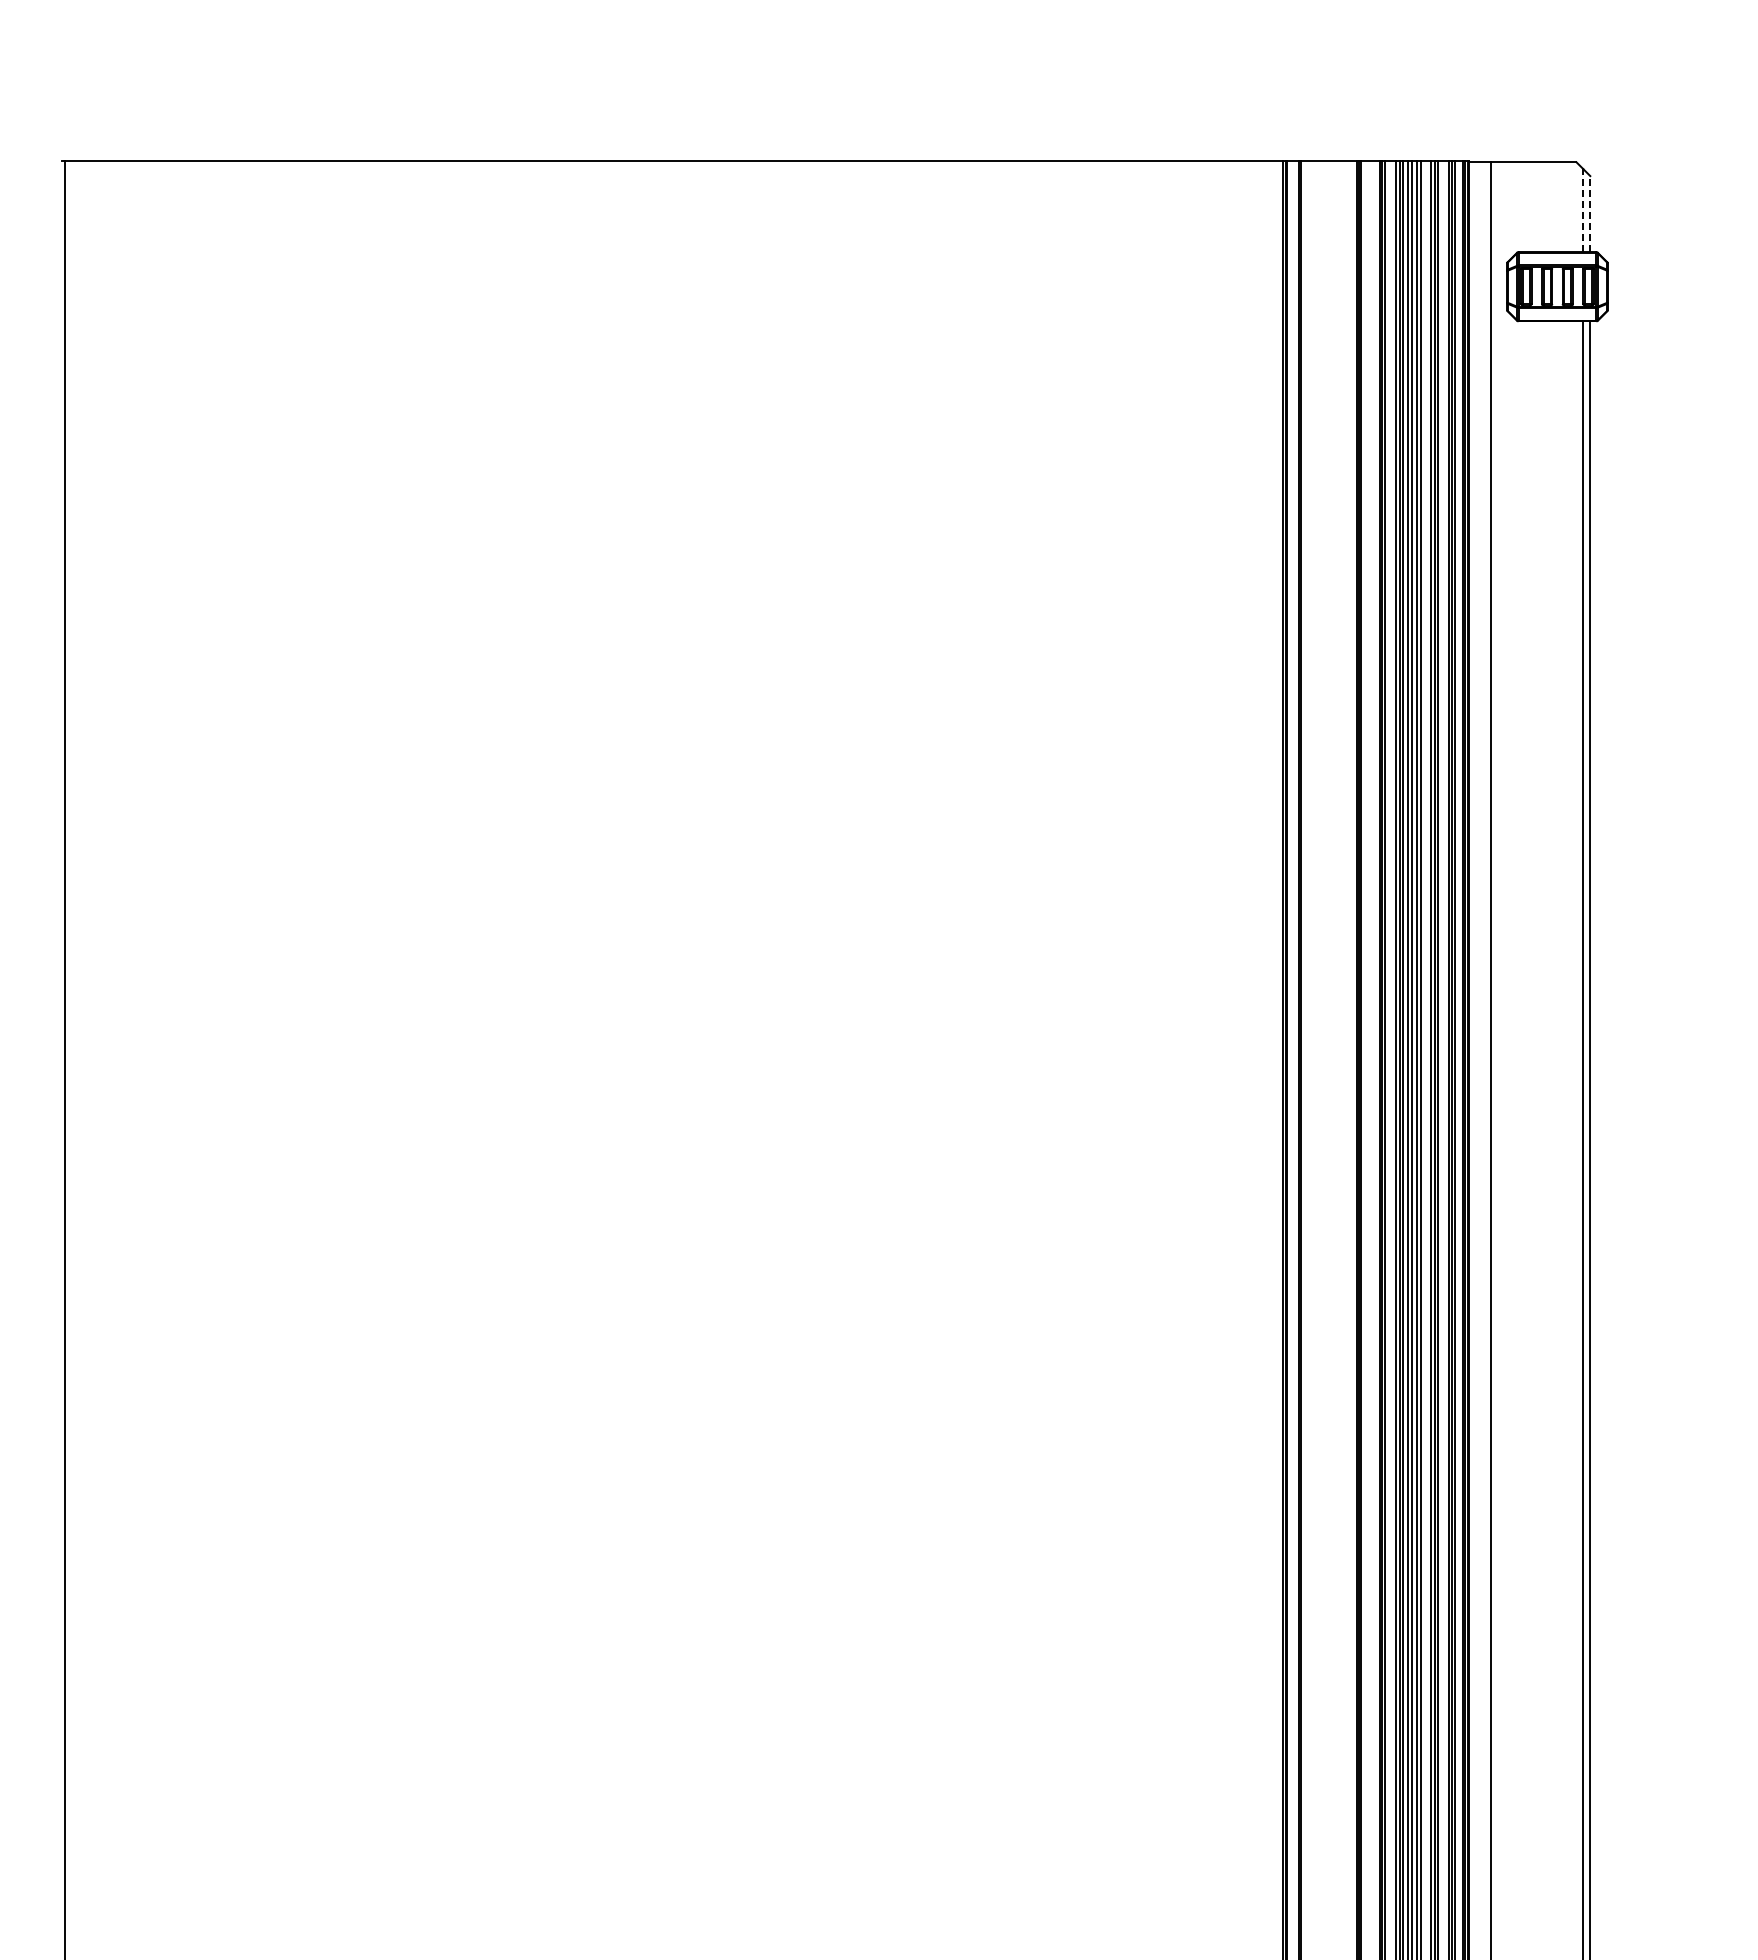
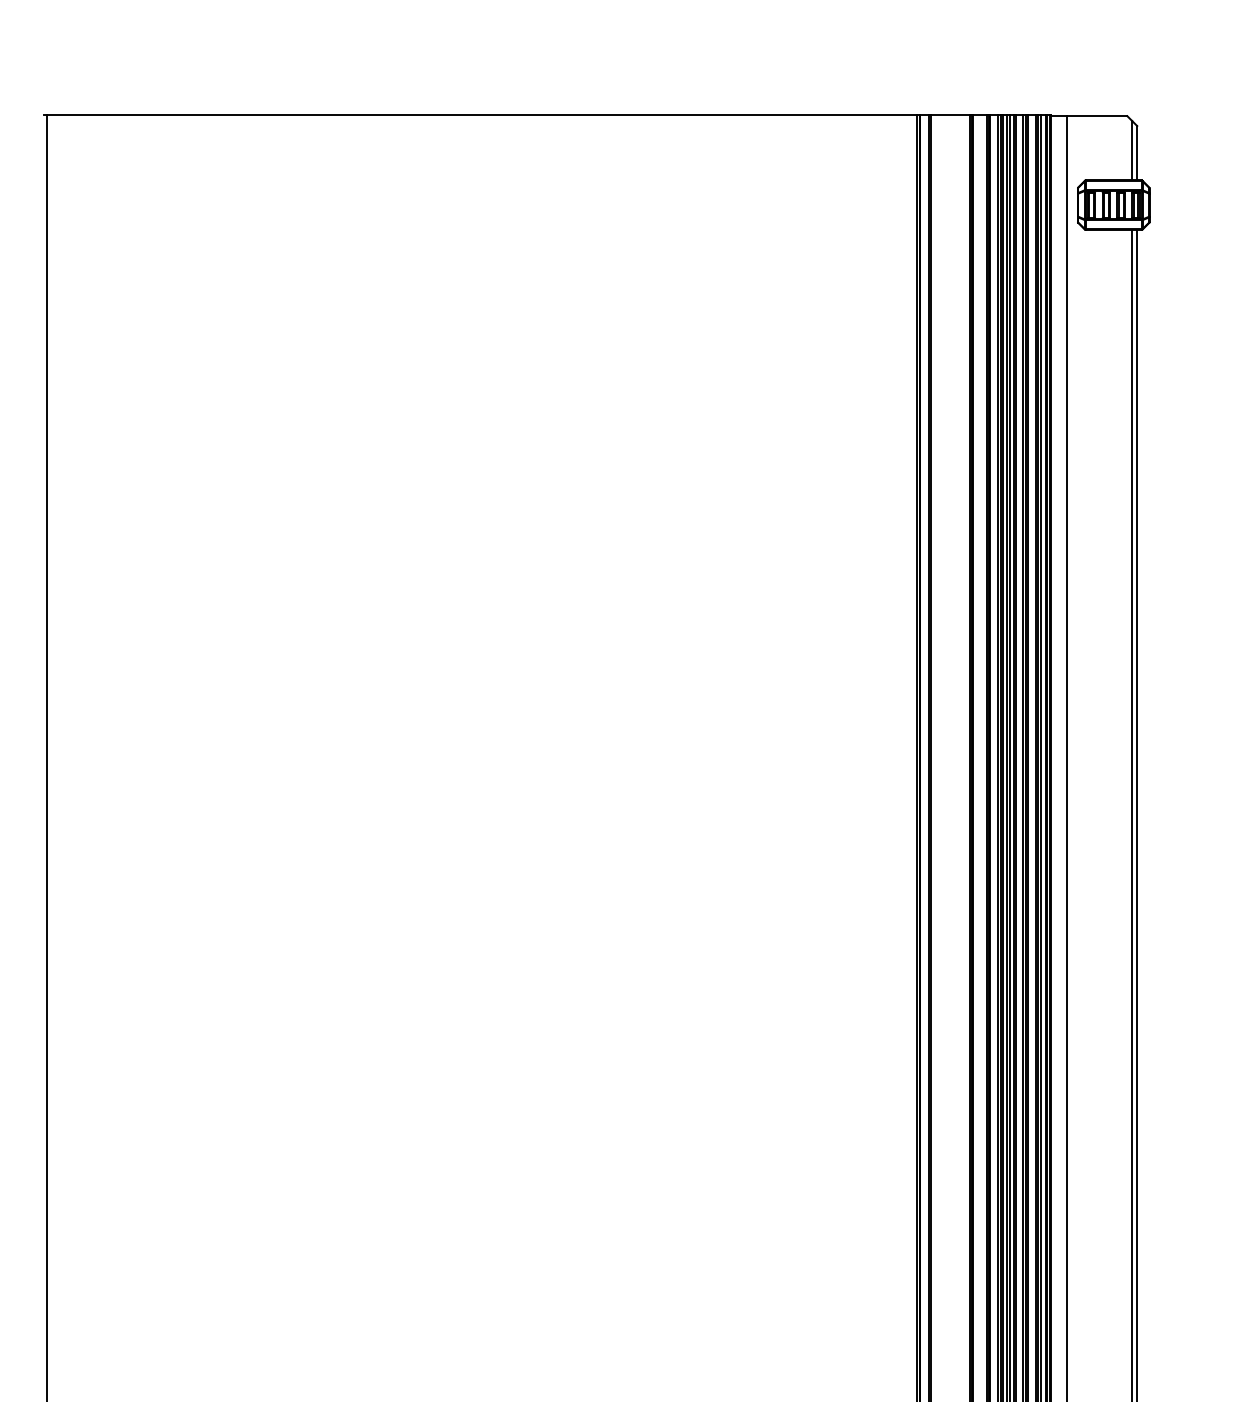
line: (1583, 210) -> (1132, 150), dashed -> solid
line: (1590, 213) -> (1137, 152), dashed -> solid

